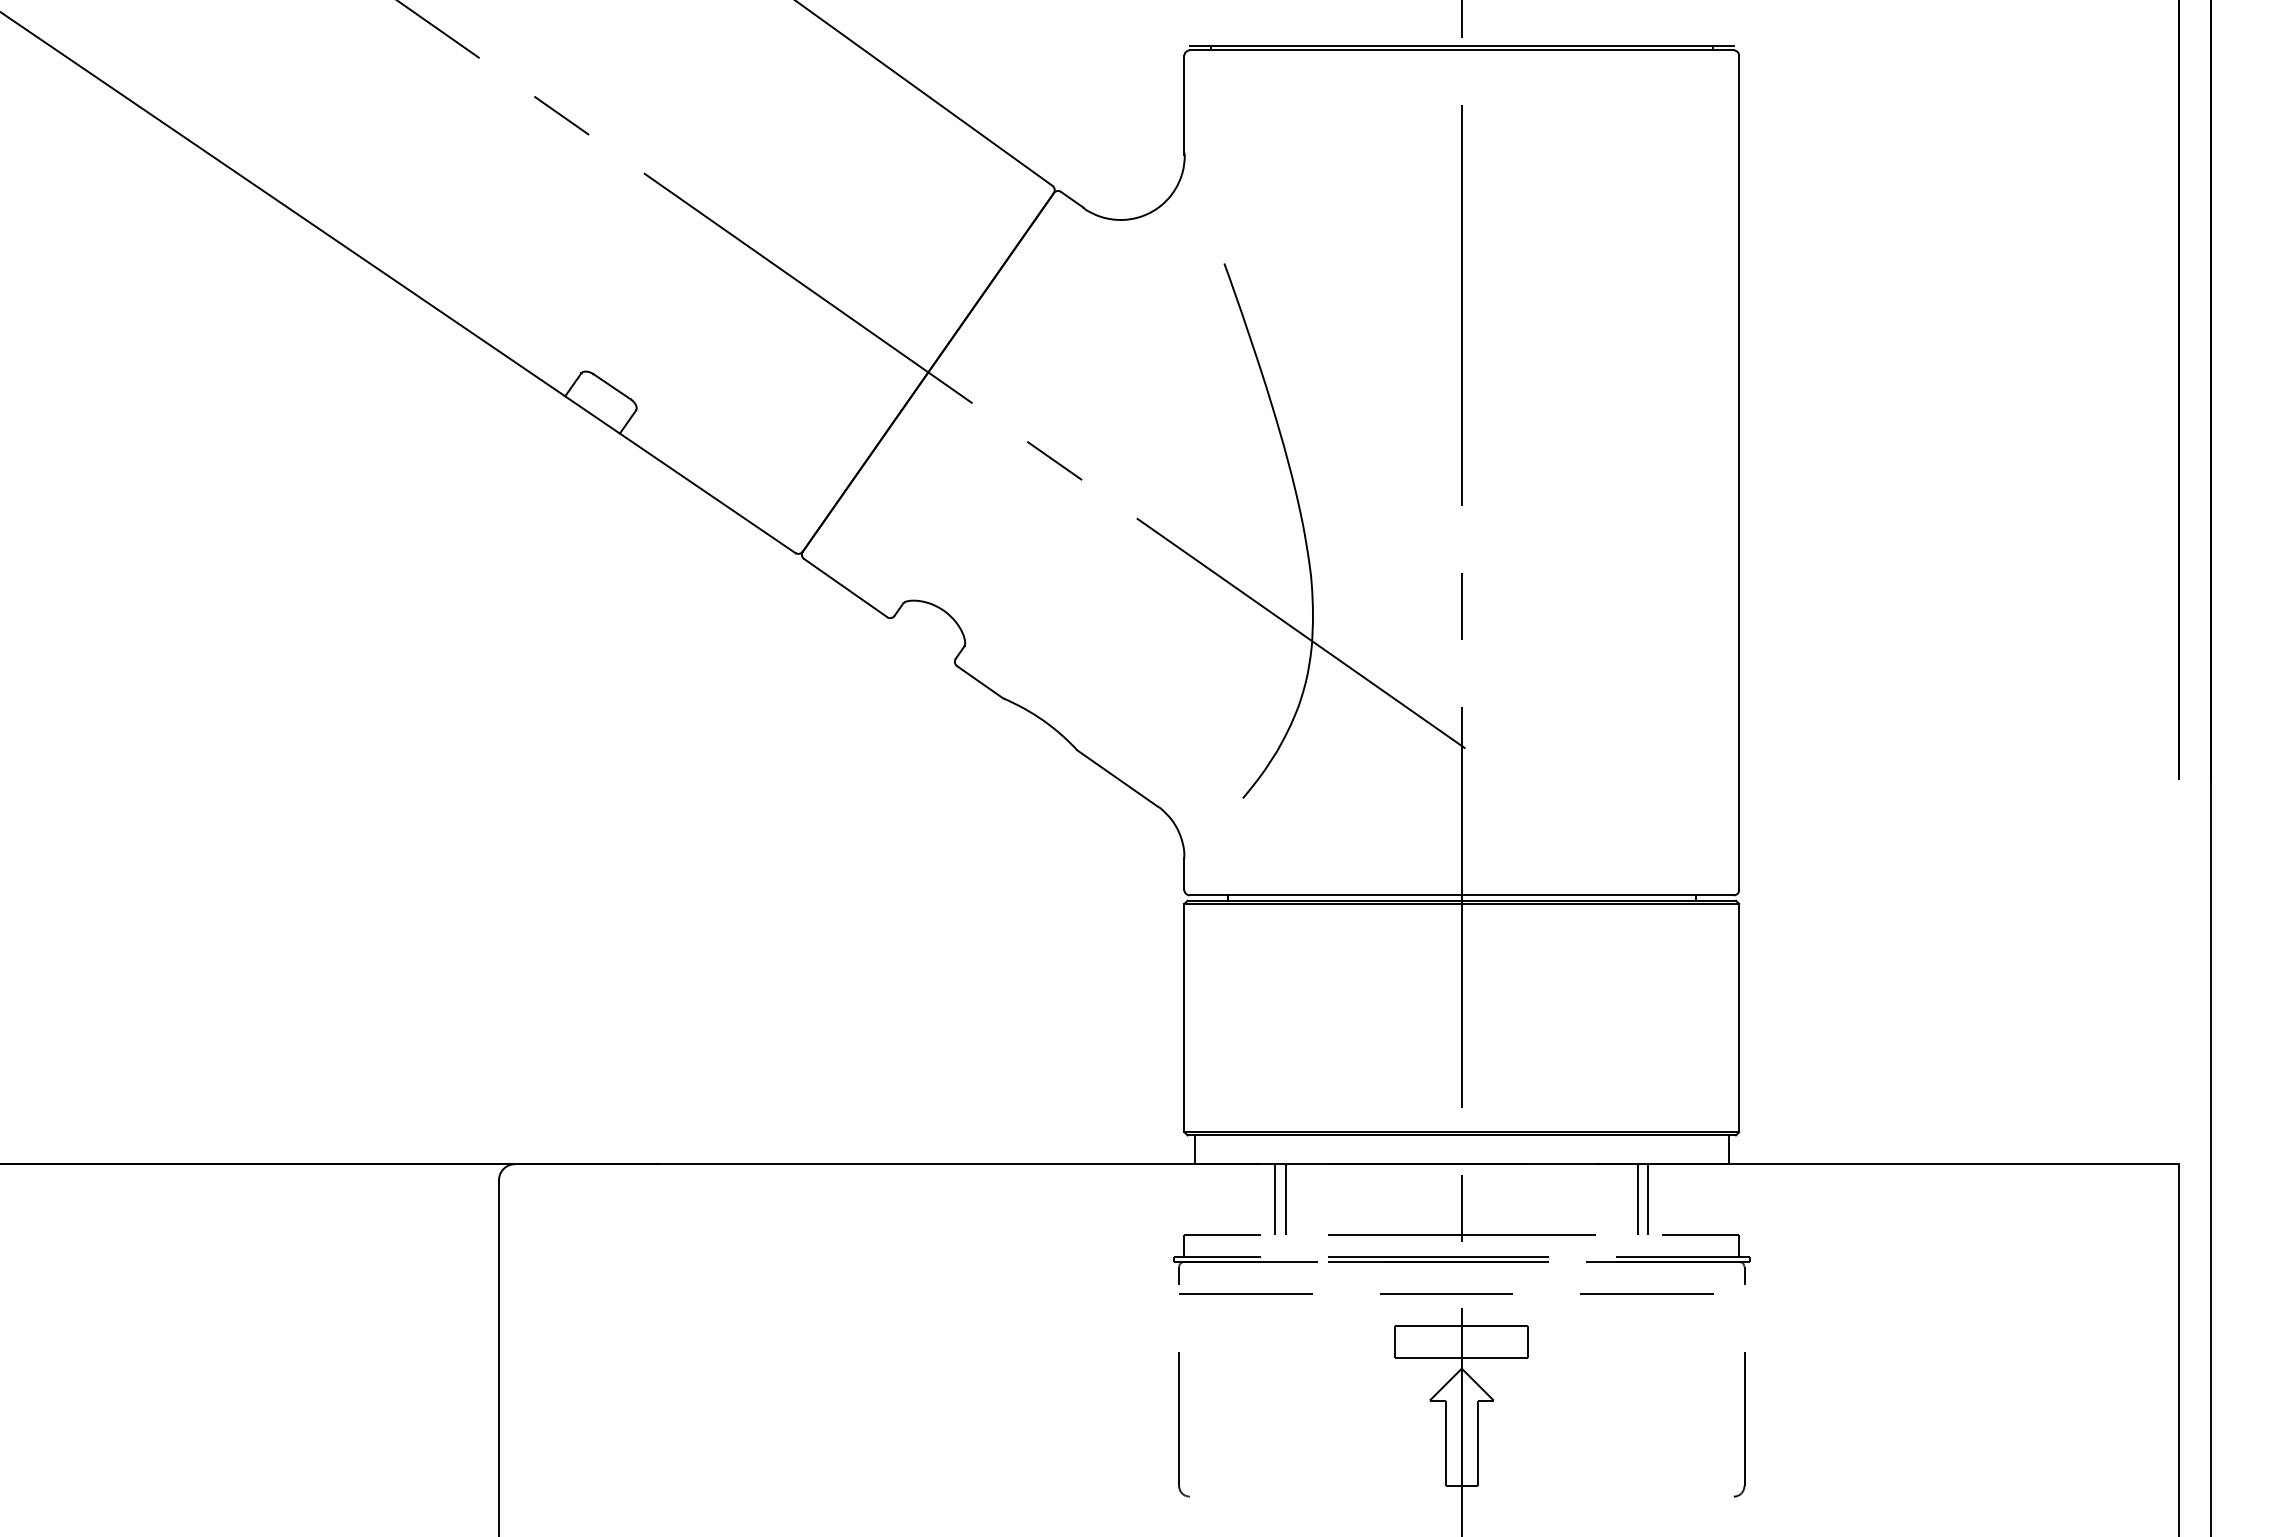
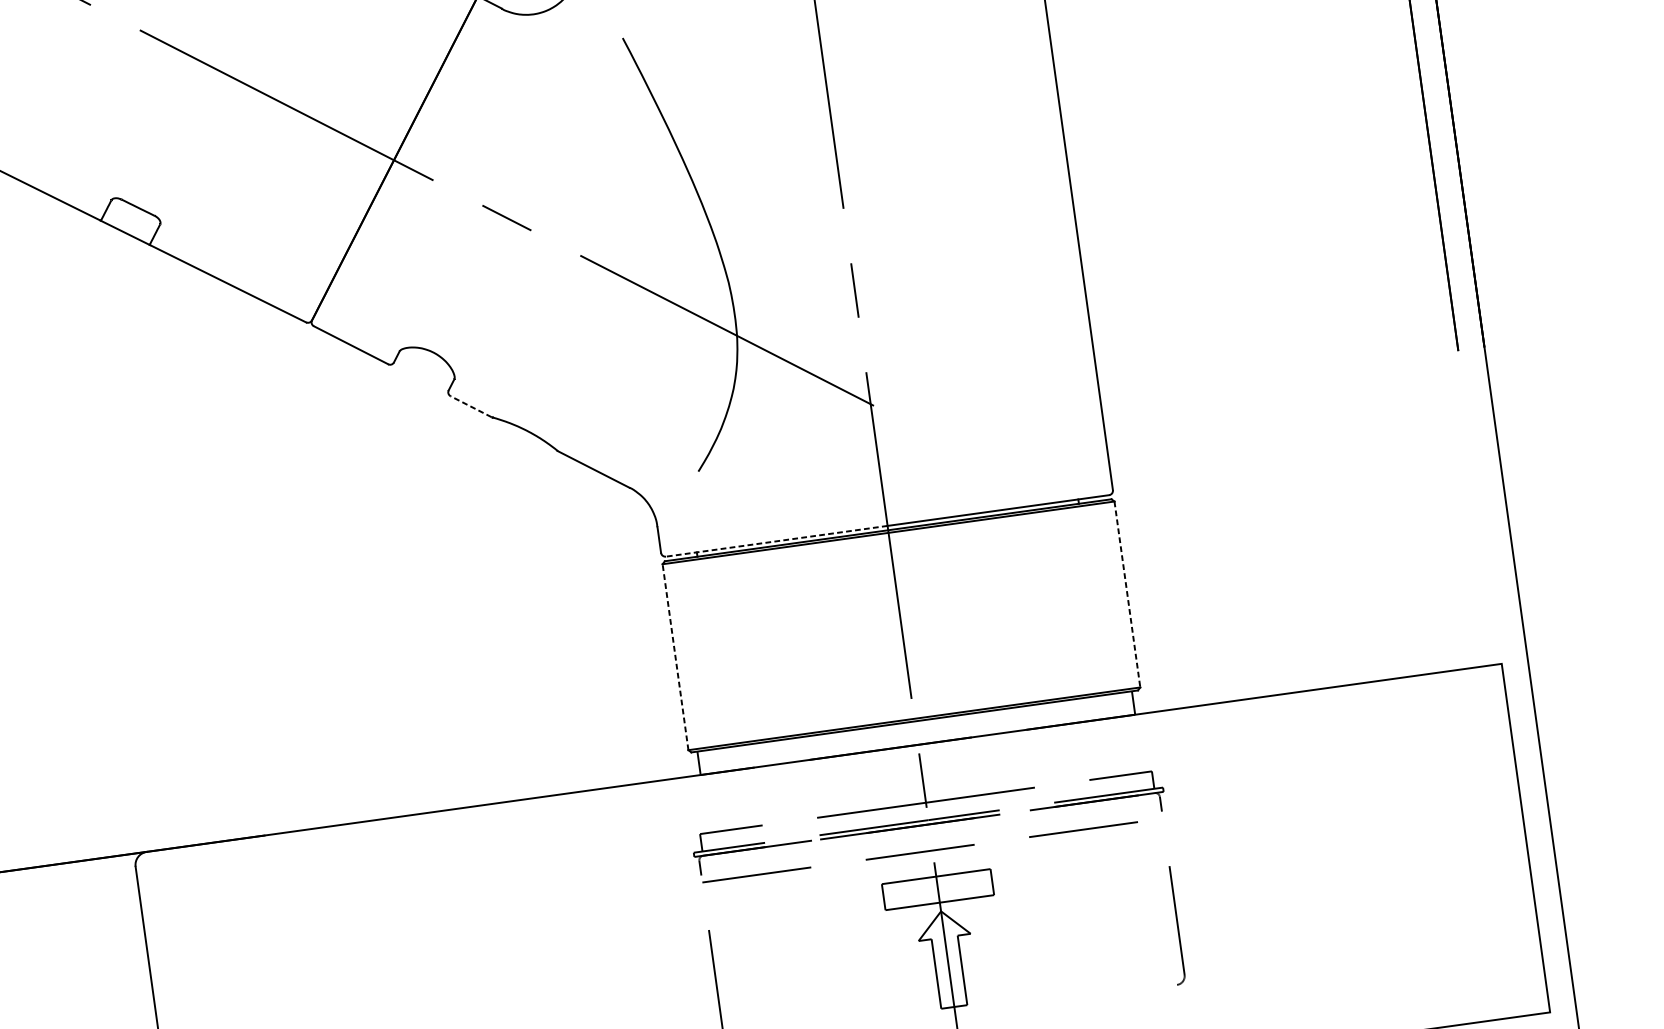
line: (979, 681) -> (470, 406), solid -> dashed
line: (1325, 895) -> (776, 541), solid -> dashed
line: (1184, 1017) -> (675, 656), solid -> dashed
line: (1739, 1018) -> (1127, 594), solid -> dashed
line: (1275, 1199) -> (770, 794), removed
line: (1285, 1199) -> (778, 793), removed
line: (1637, 1199) -> (1065, 753), removed
line: (1648, 1199) -> (1074, 752), removed

